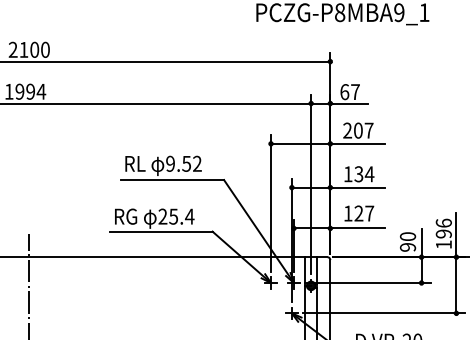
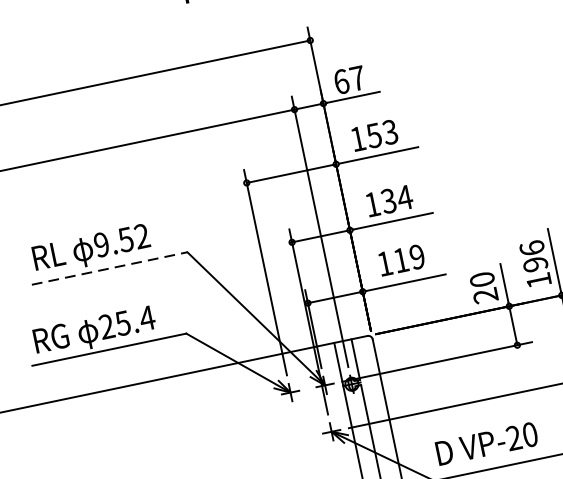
text: (358, 130) -> (374, 135), 207 -> 153
line: (172, 180) -> (109, 269), solid -> dashed
text: (364, 213) -> (409, 258), 127 -> 119
text: (408, 247) -> (486, 295), 90 -> 20

